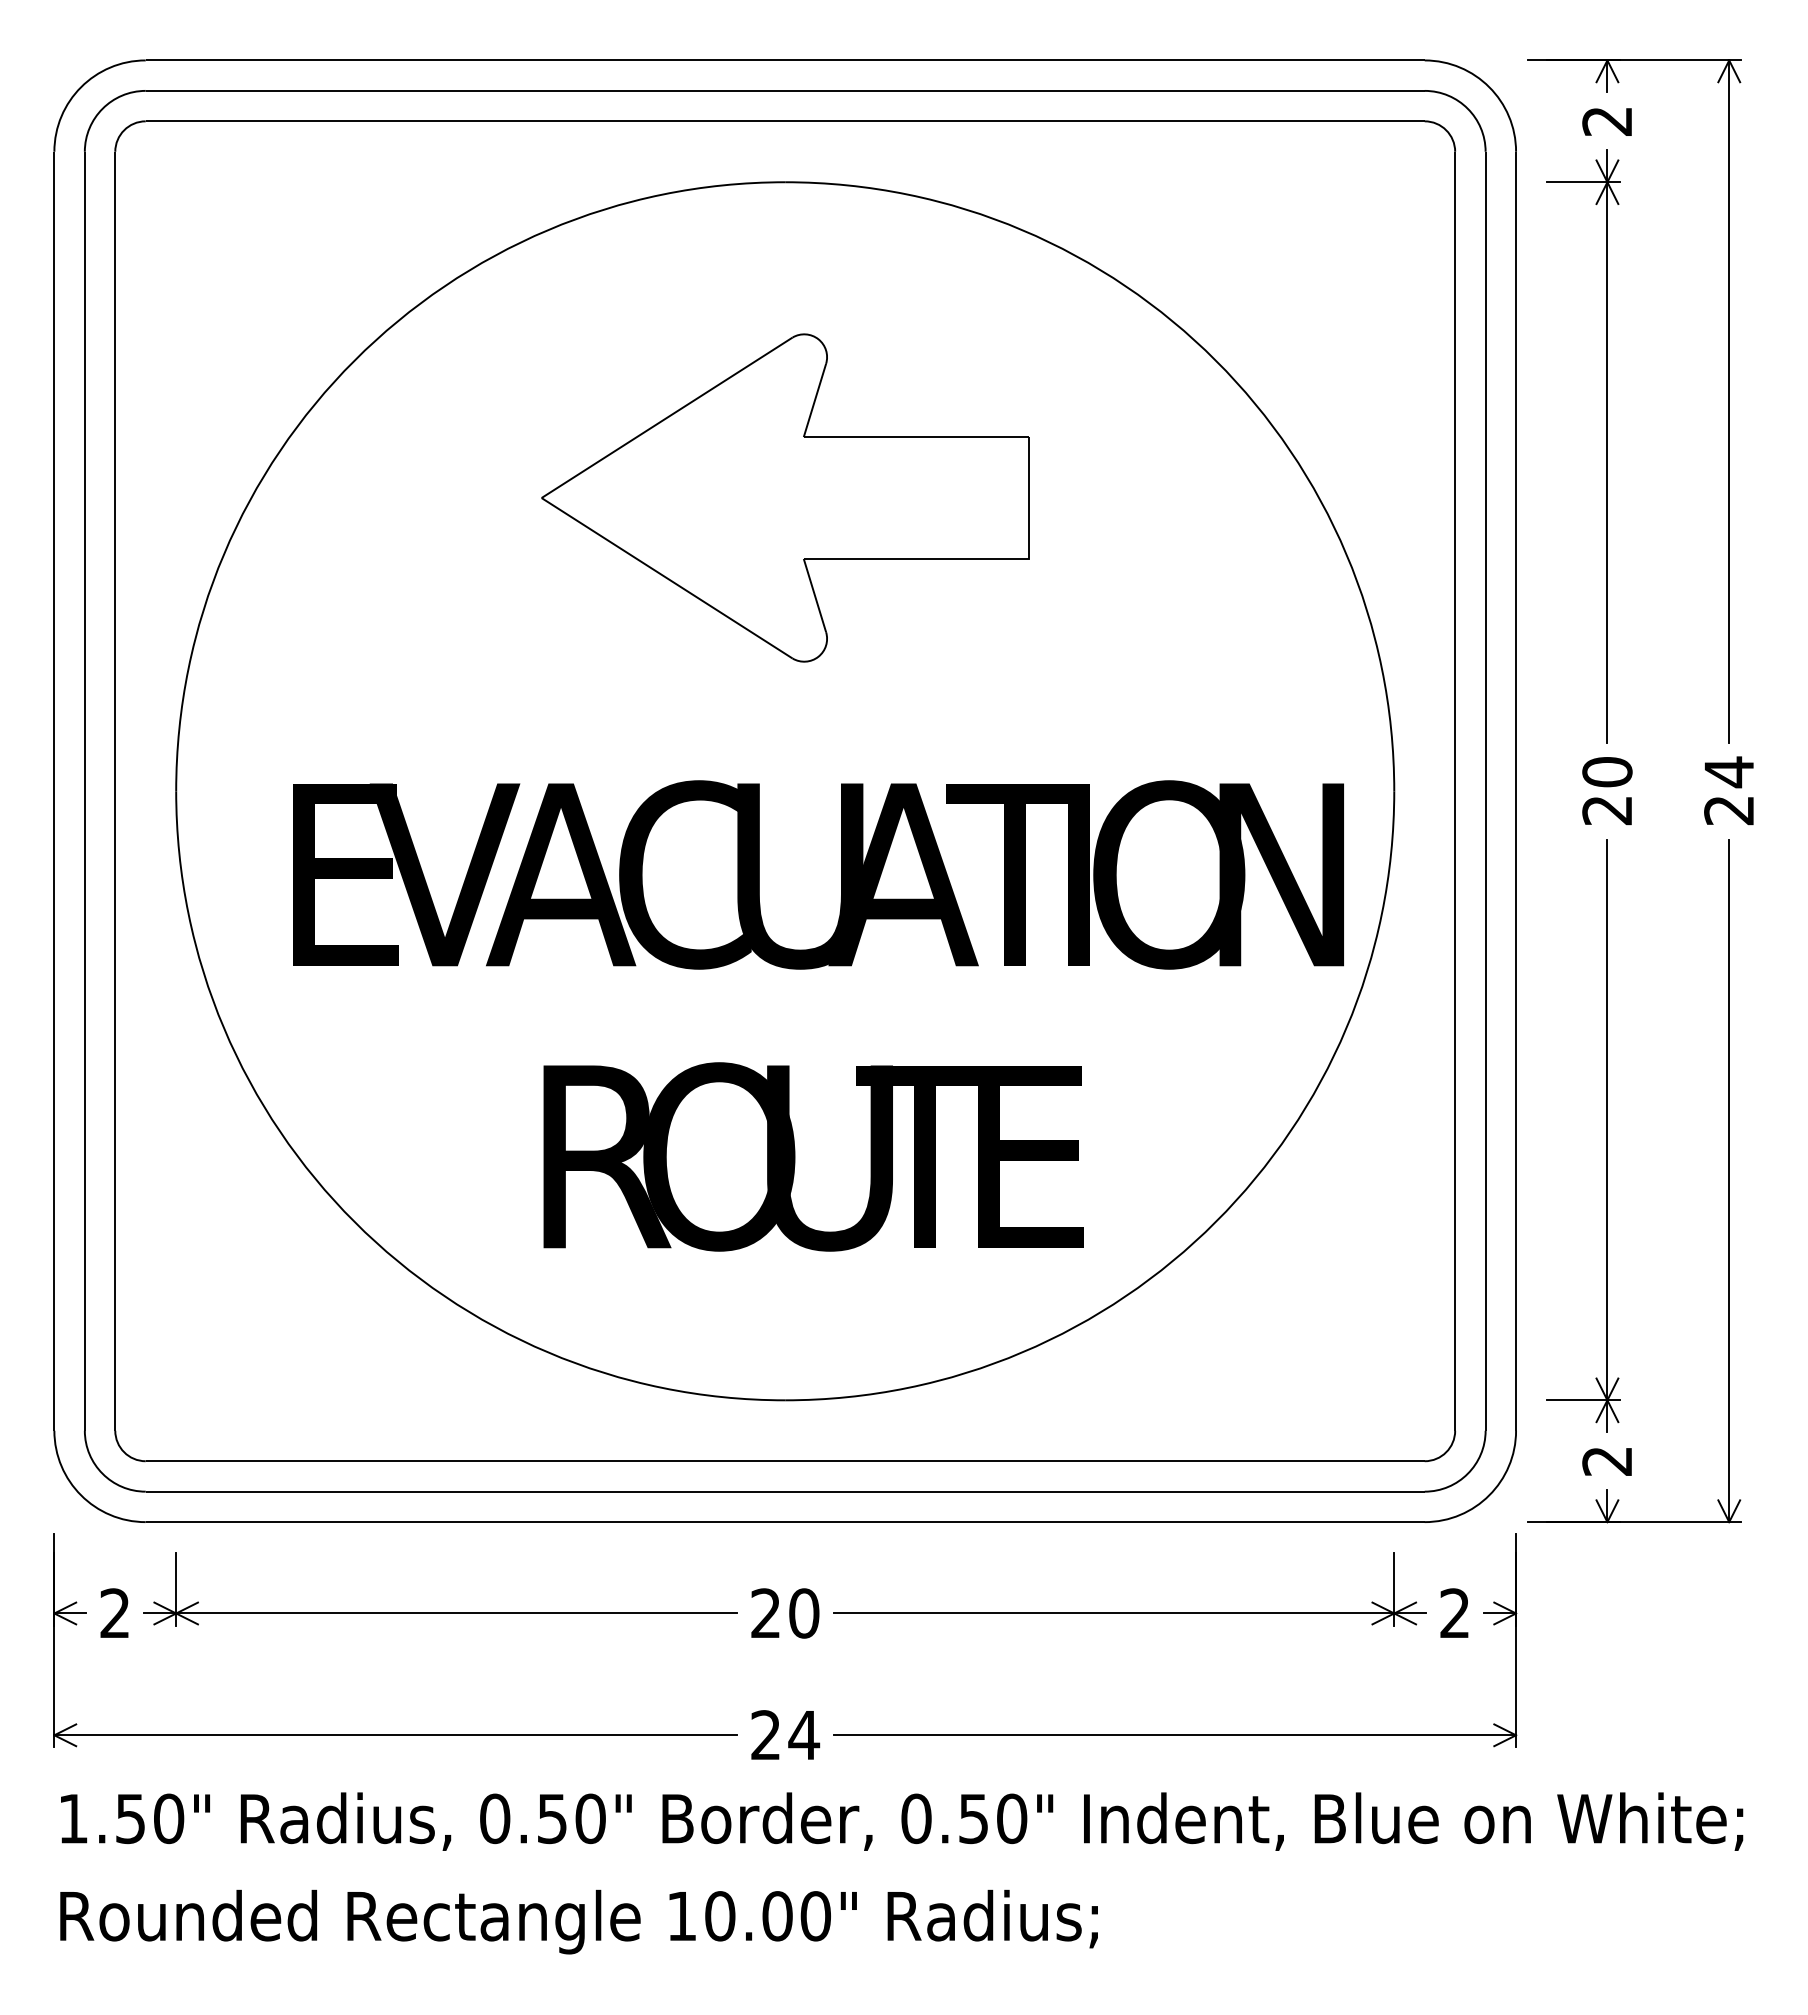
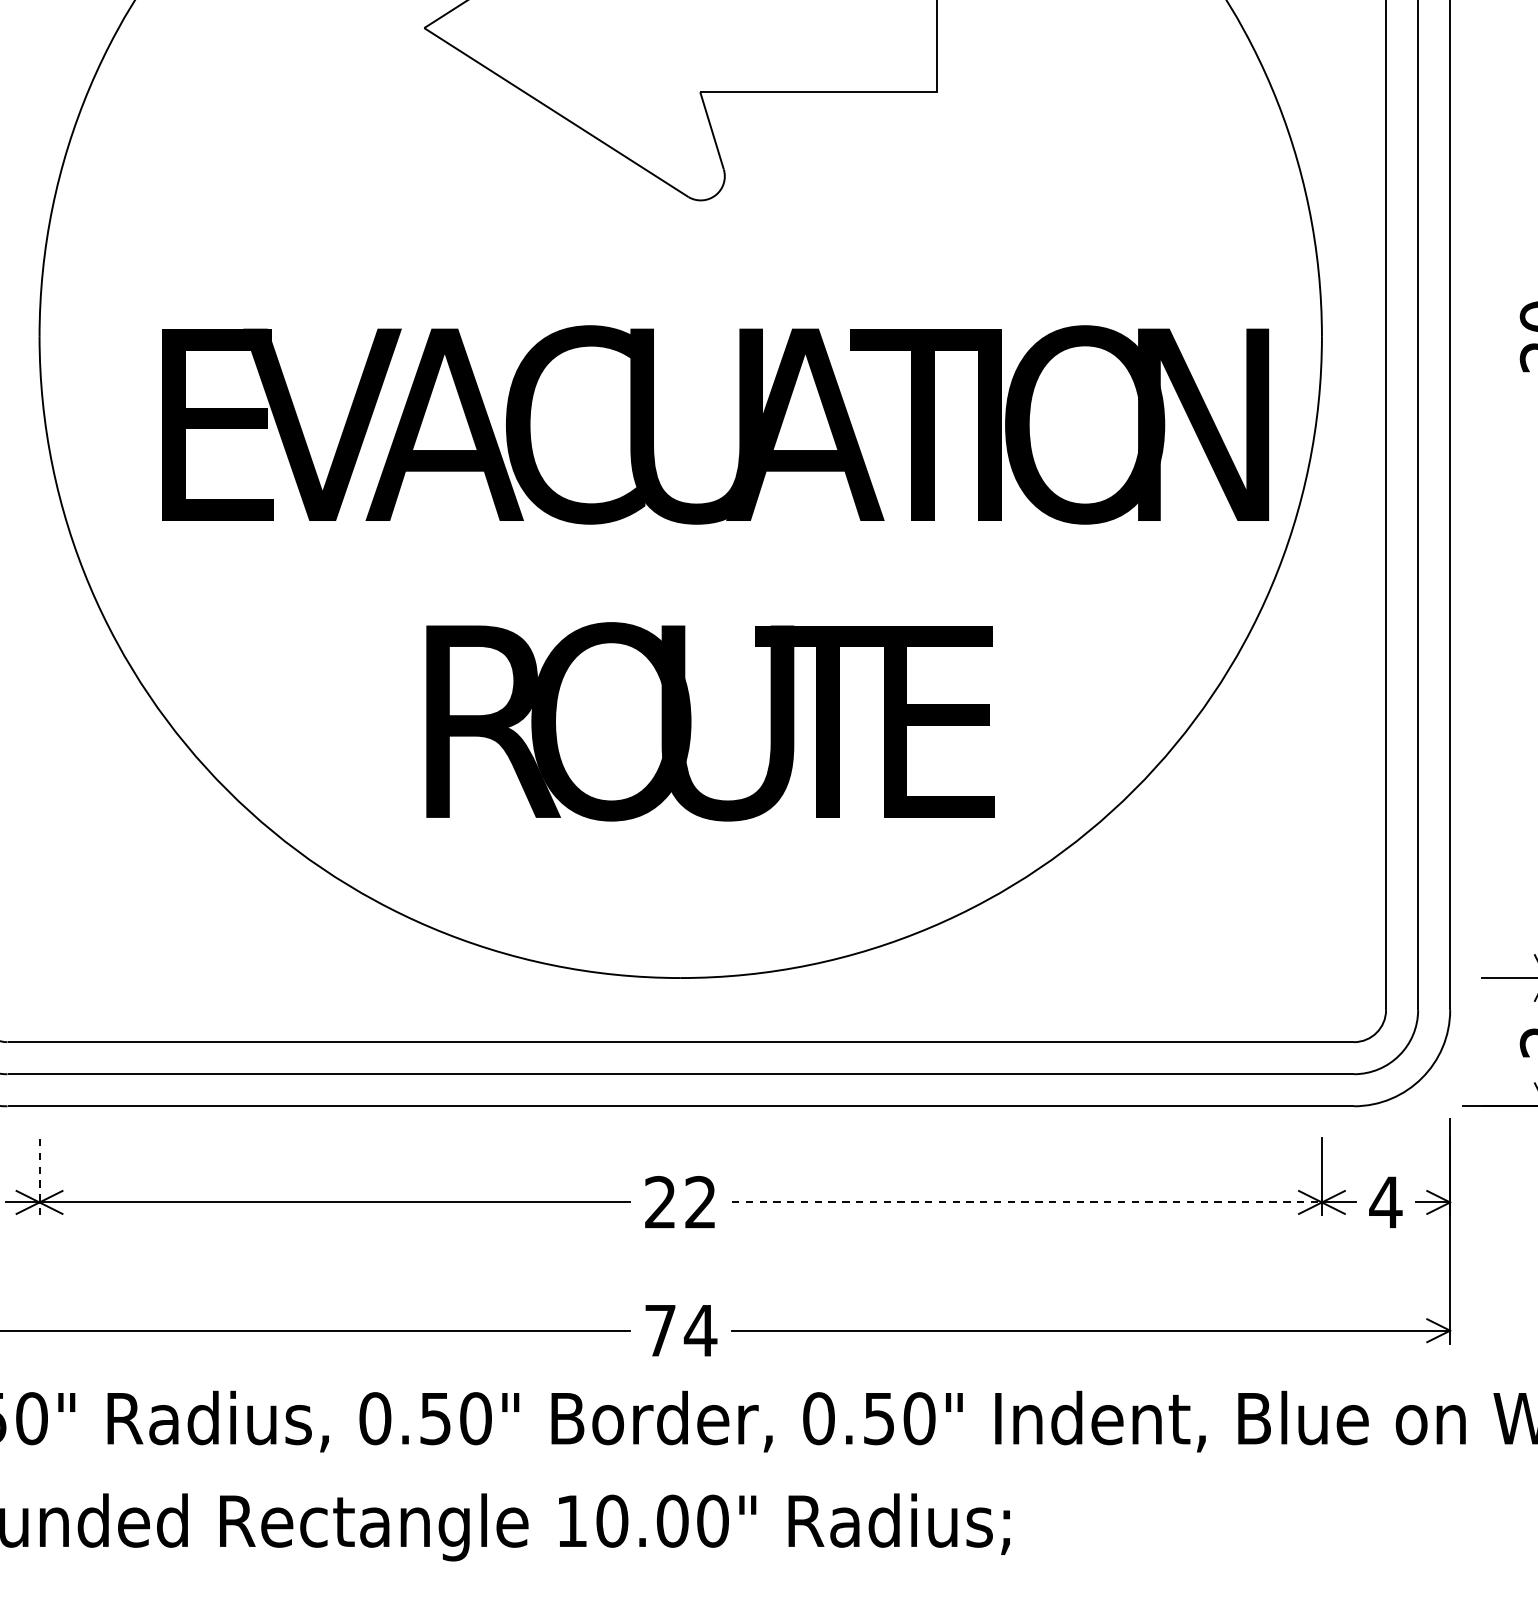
line: (176, 1589) -> (39, 1177), solid -> dashed
text: (1454, 1612) -> (1385, 1201), 2 -> 4
text: (804, 1613) -> (701, 1202), 20 -> 22
line: (1114, 1613) -> (1027, 1202), solid -> dashed
text: (765, 1734) -> (659, 1329), 24 -> 74

